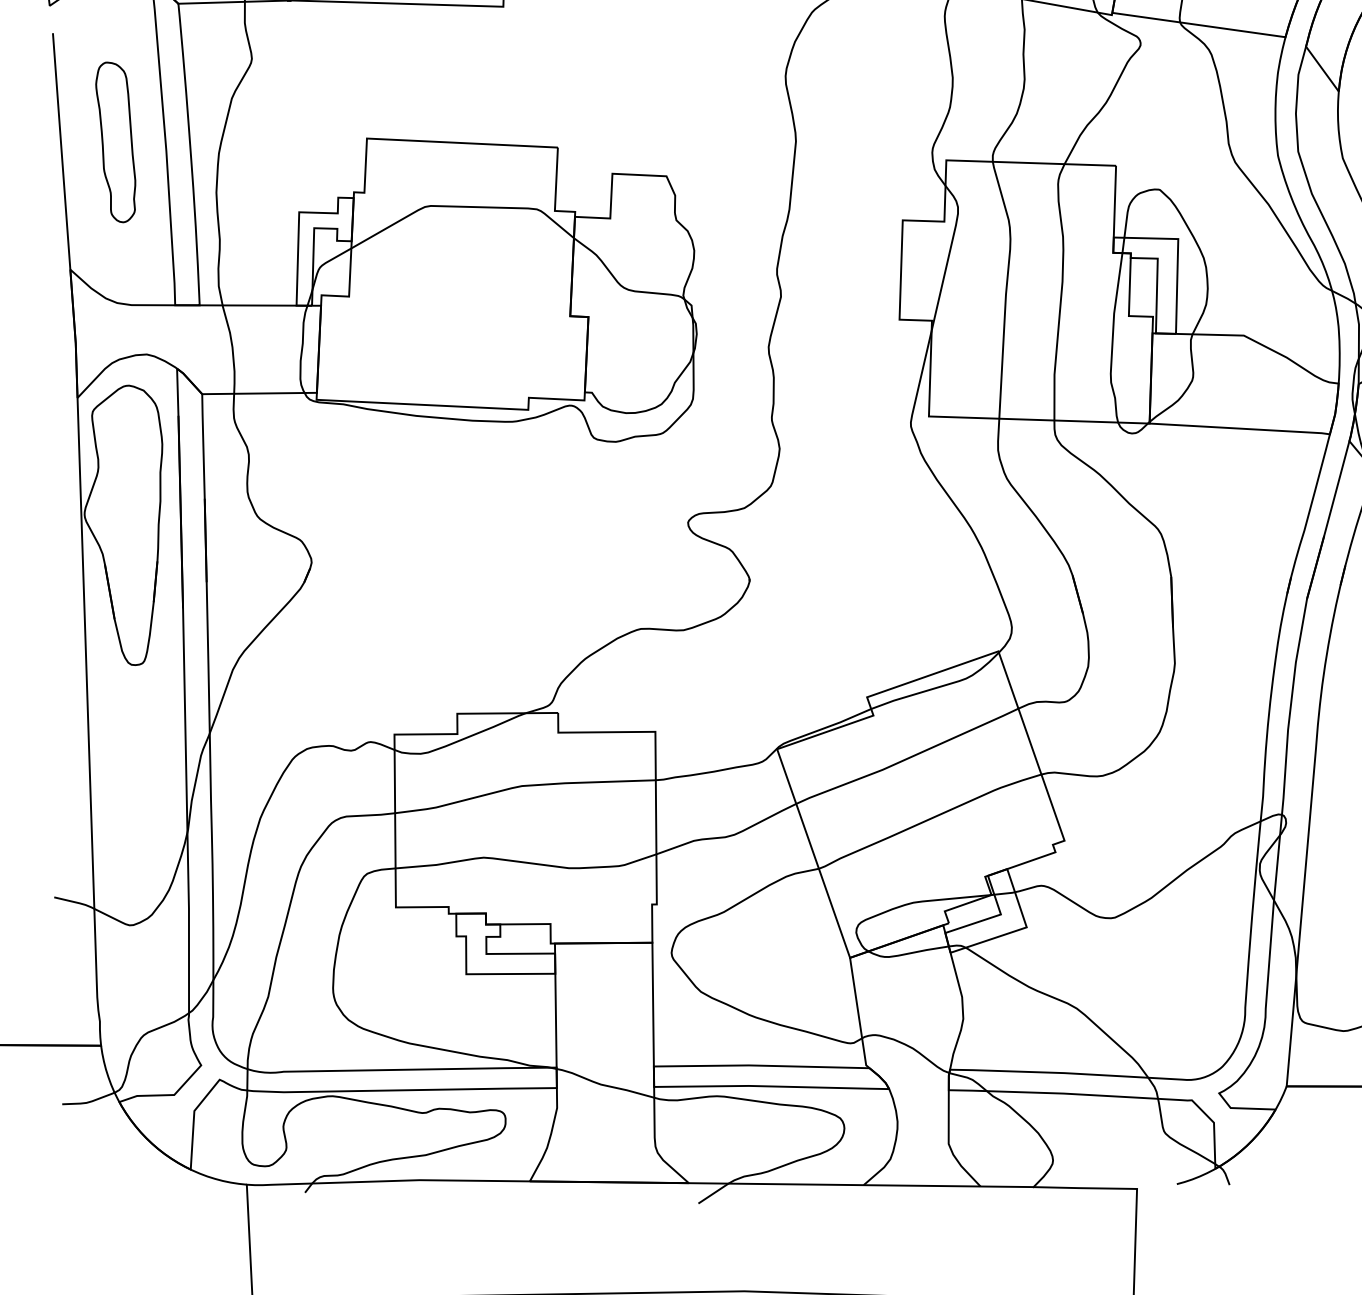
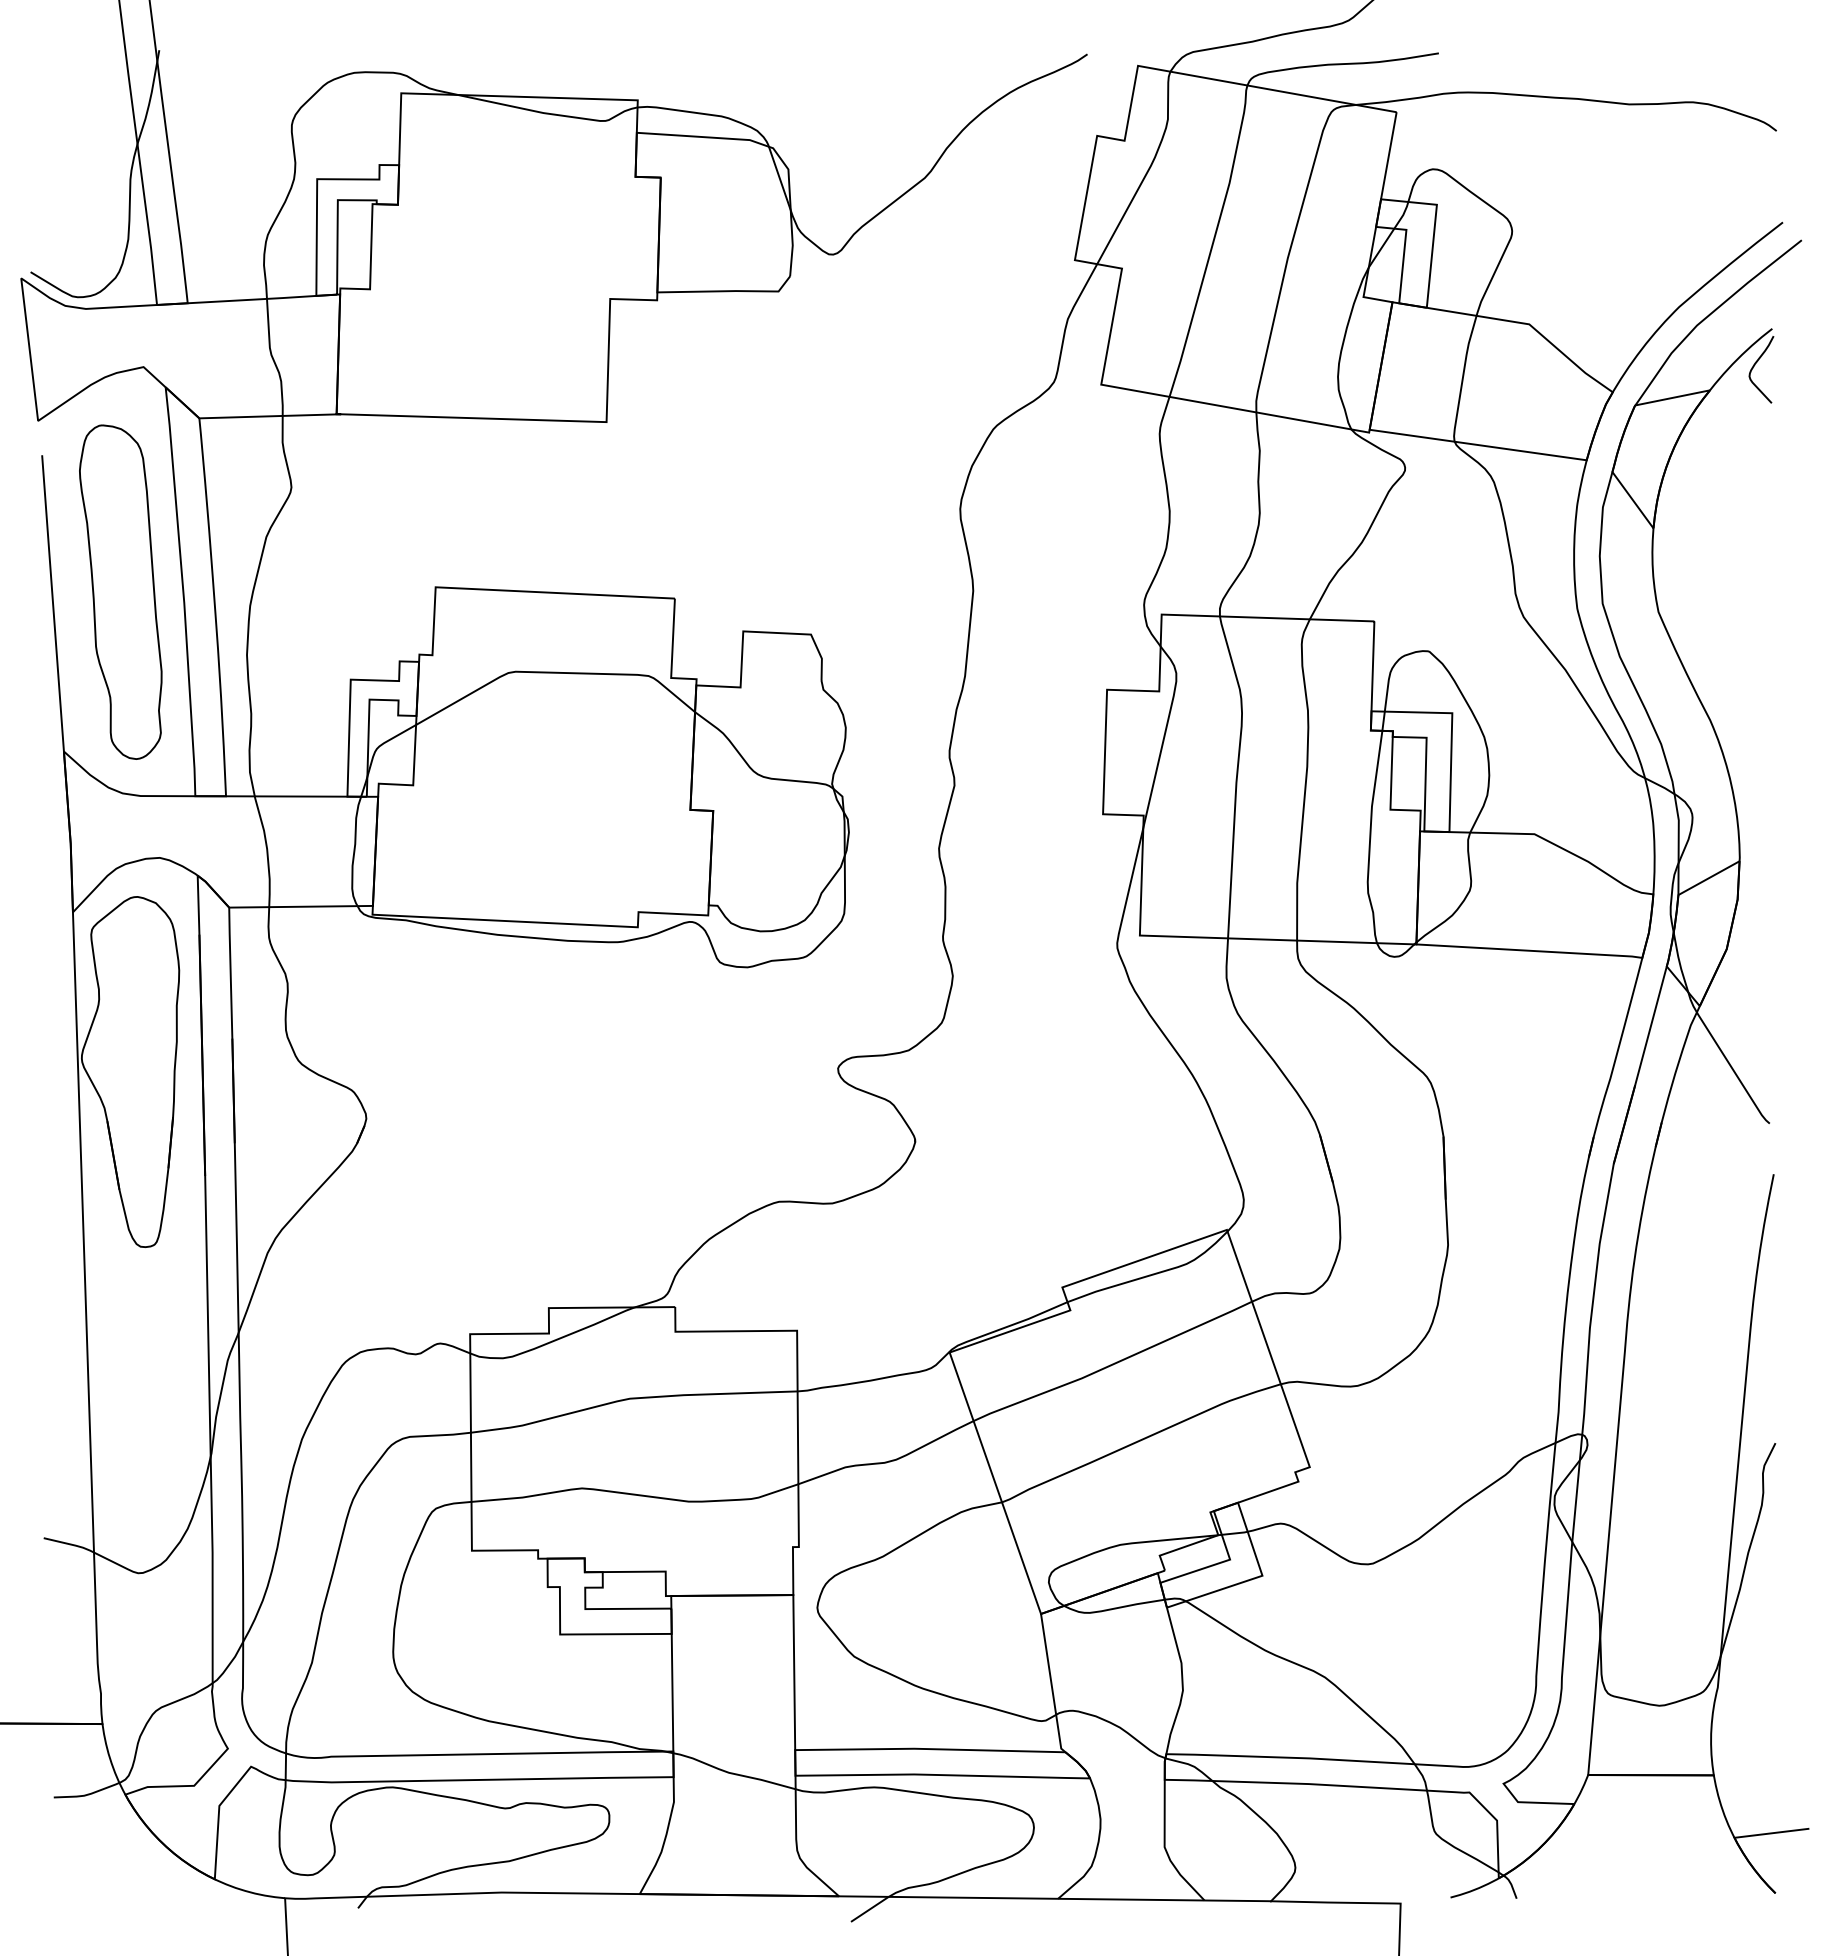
part: (115, 141) -> (120, 591), size x1.67

